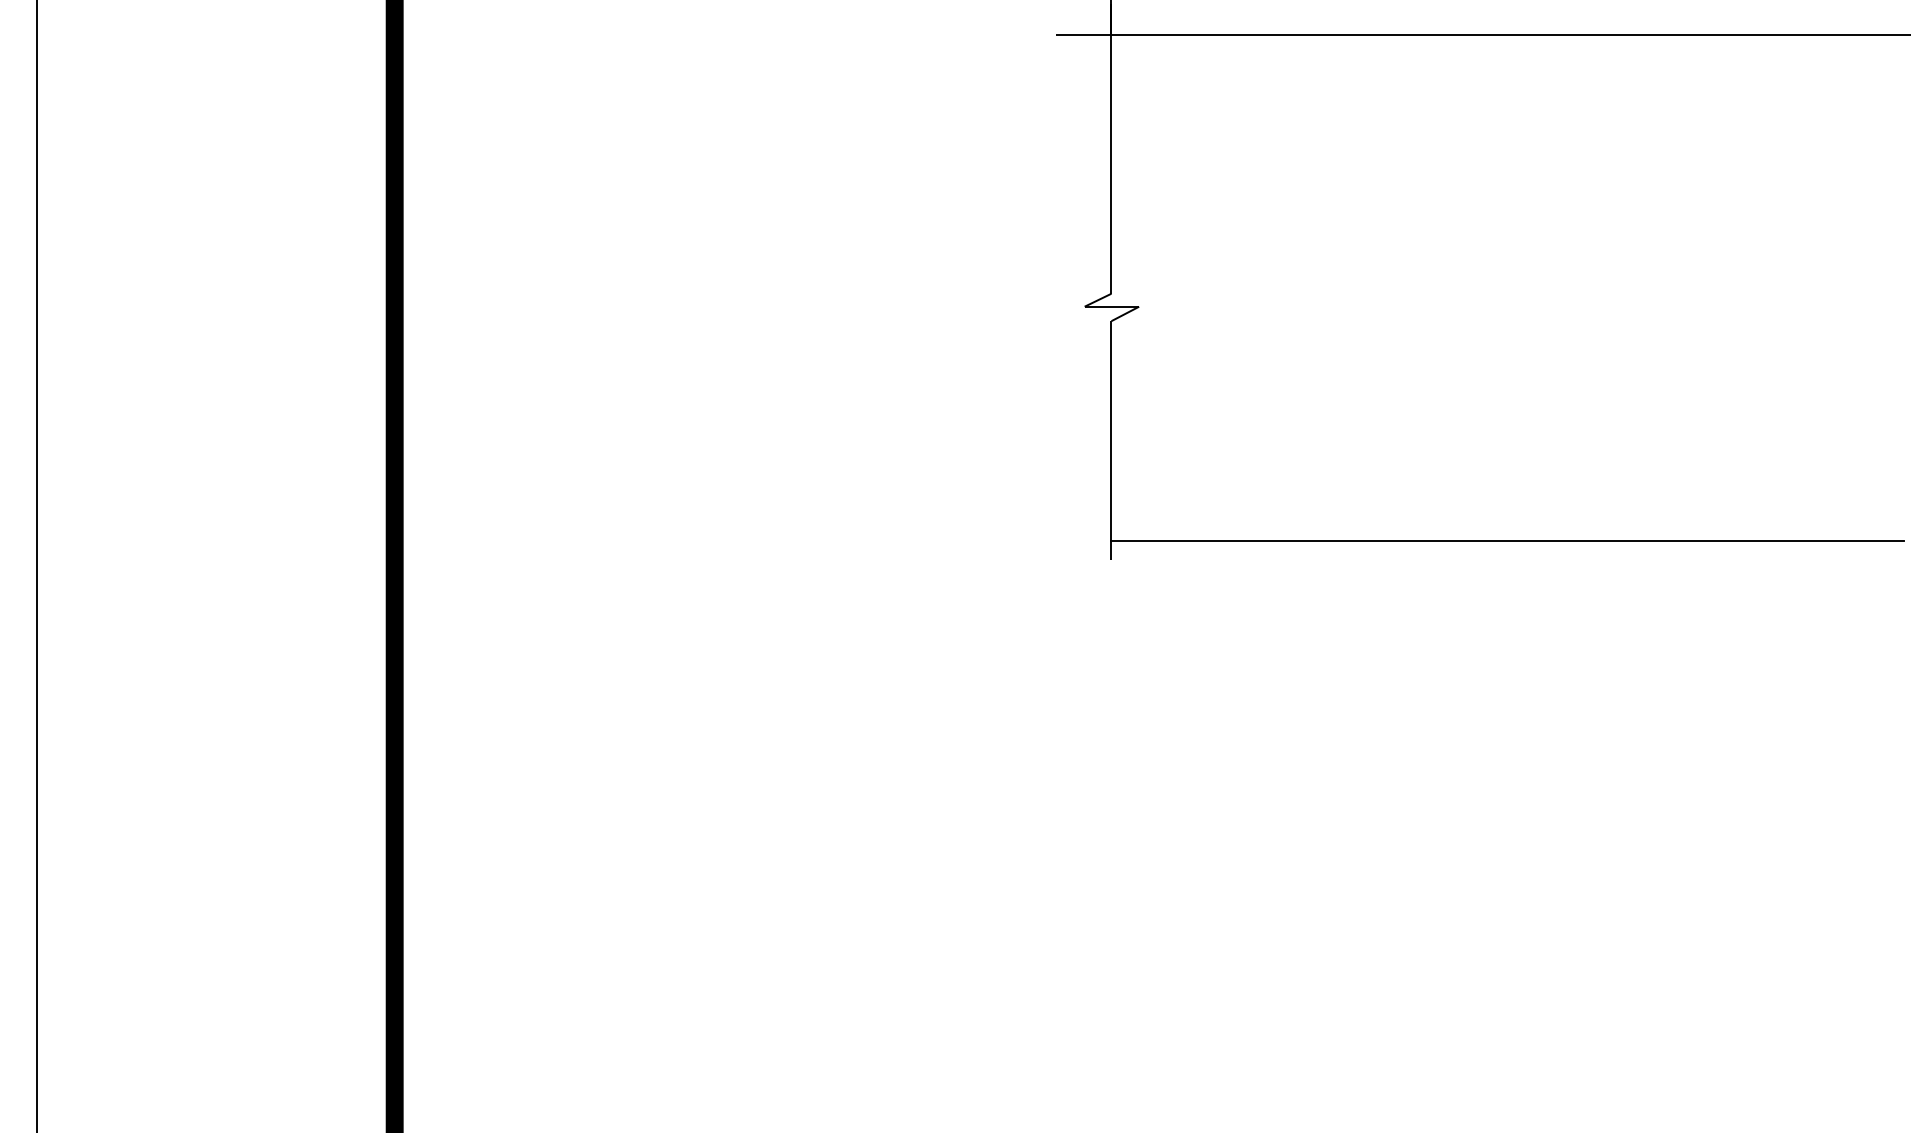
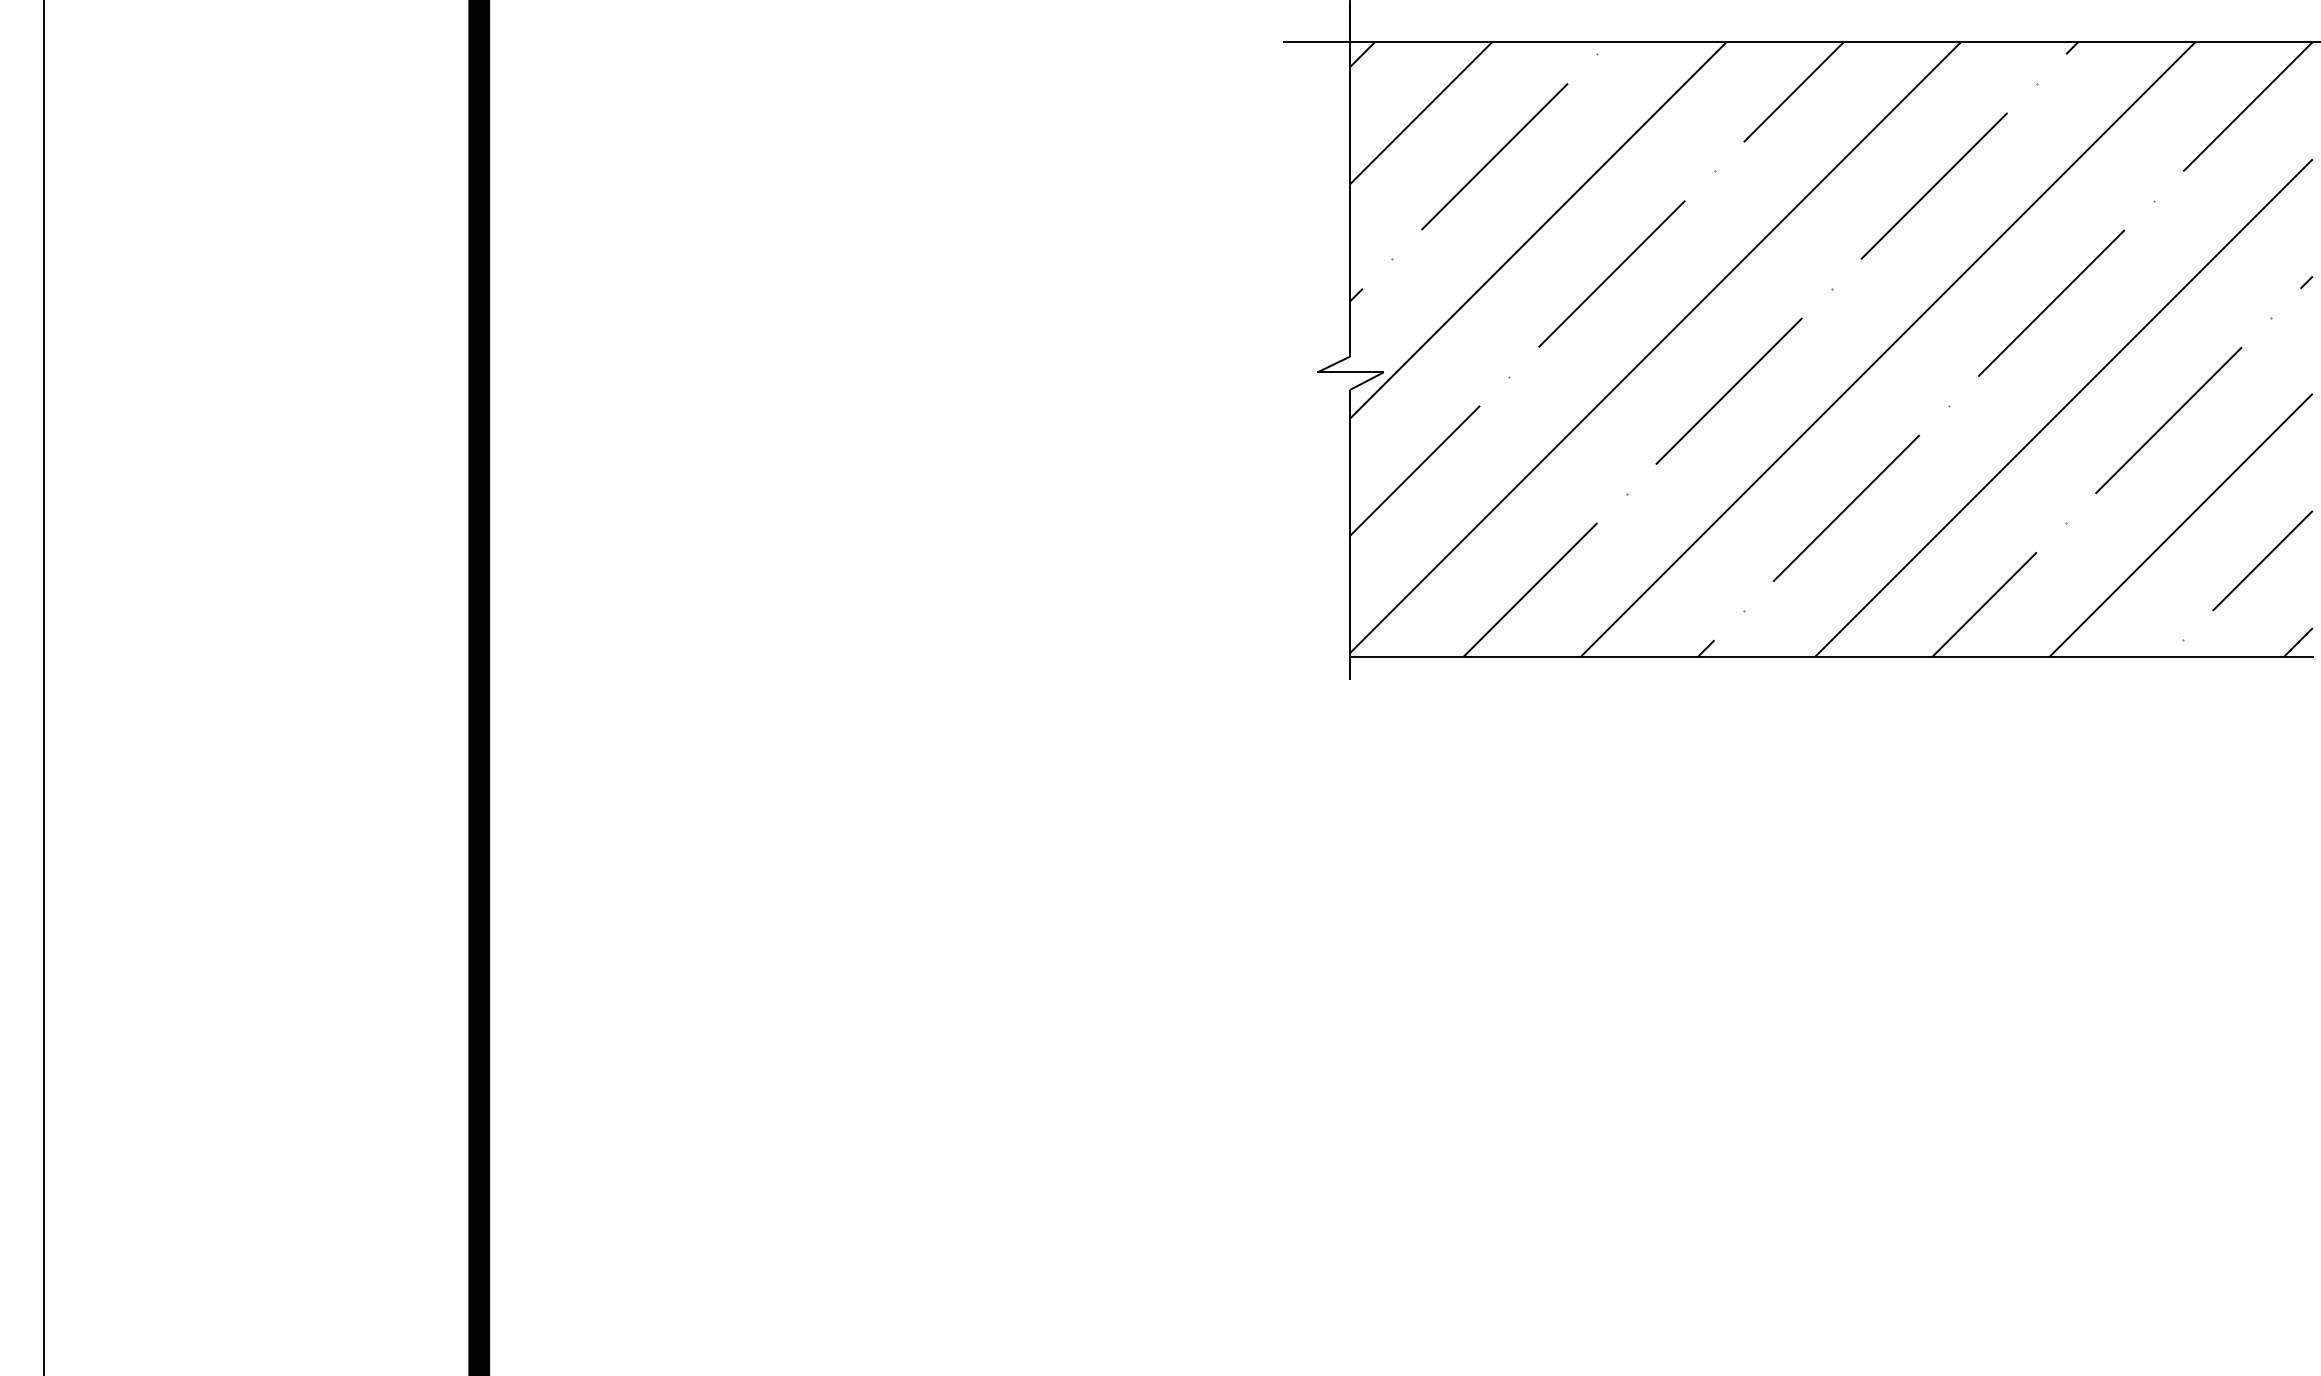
hatch: (1507, 287) -> (1830, 349), added

